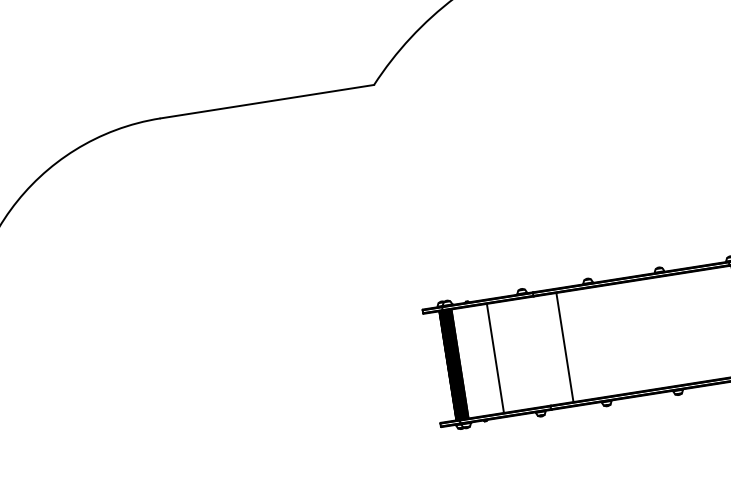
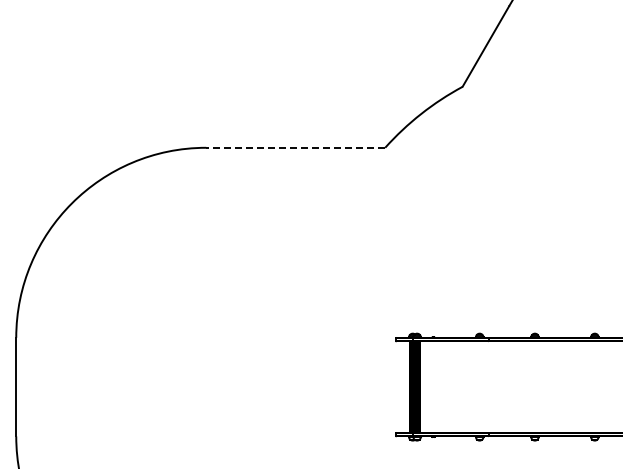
line: (267, 101) -> (295, 147), solid -> dashed
line: (564, 346) -> (507, 386), removed
line: (495, 357) -> (449, 386), removed

